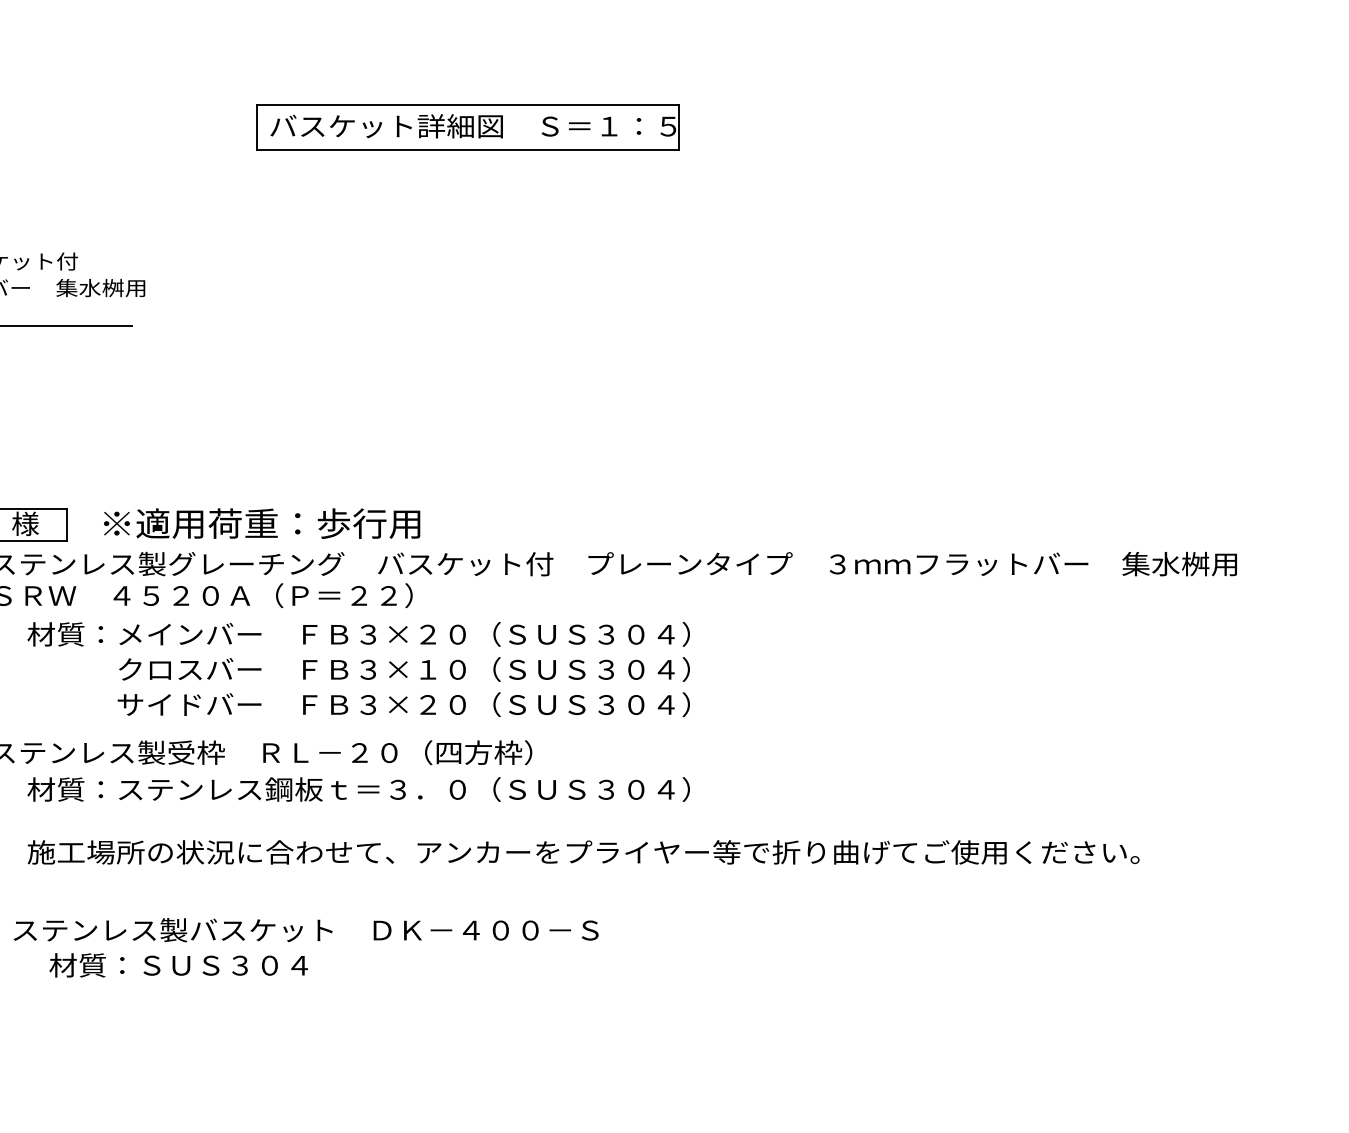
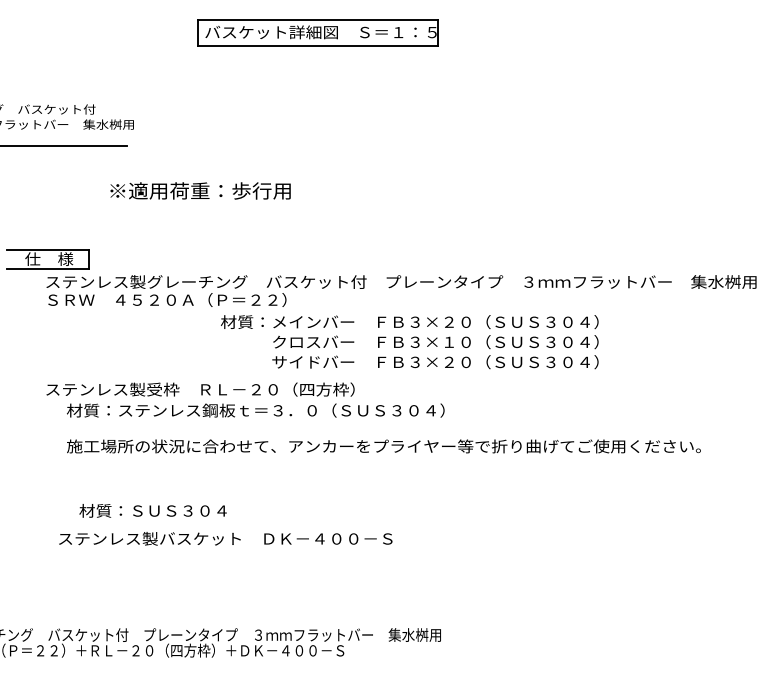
text: (261, 522) -> (200, 190), moved
text: (358, 670) -> (409, 342), moved
text: (305, 929) -> (225, 538), moved

